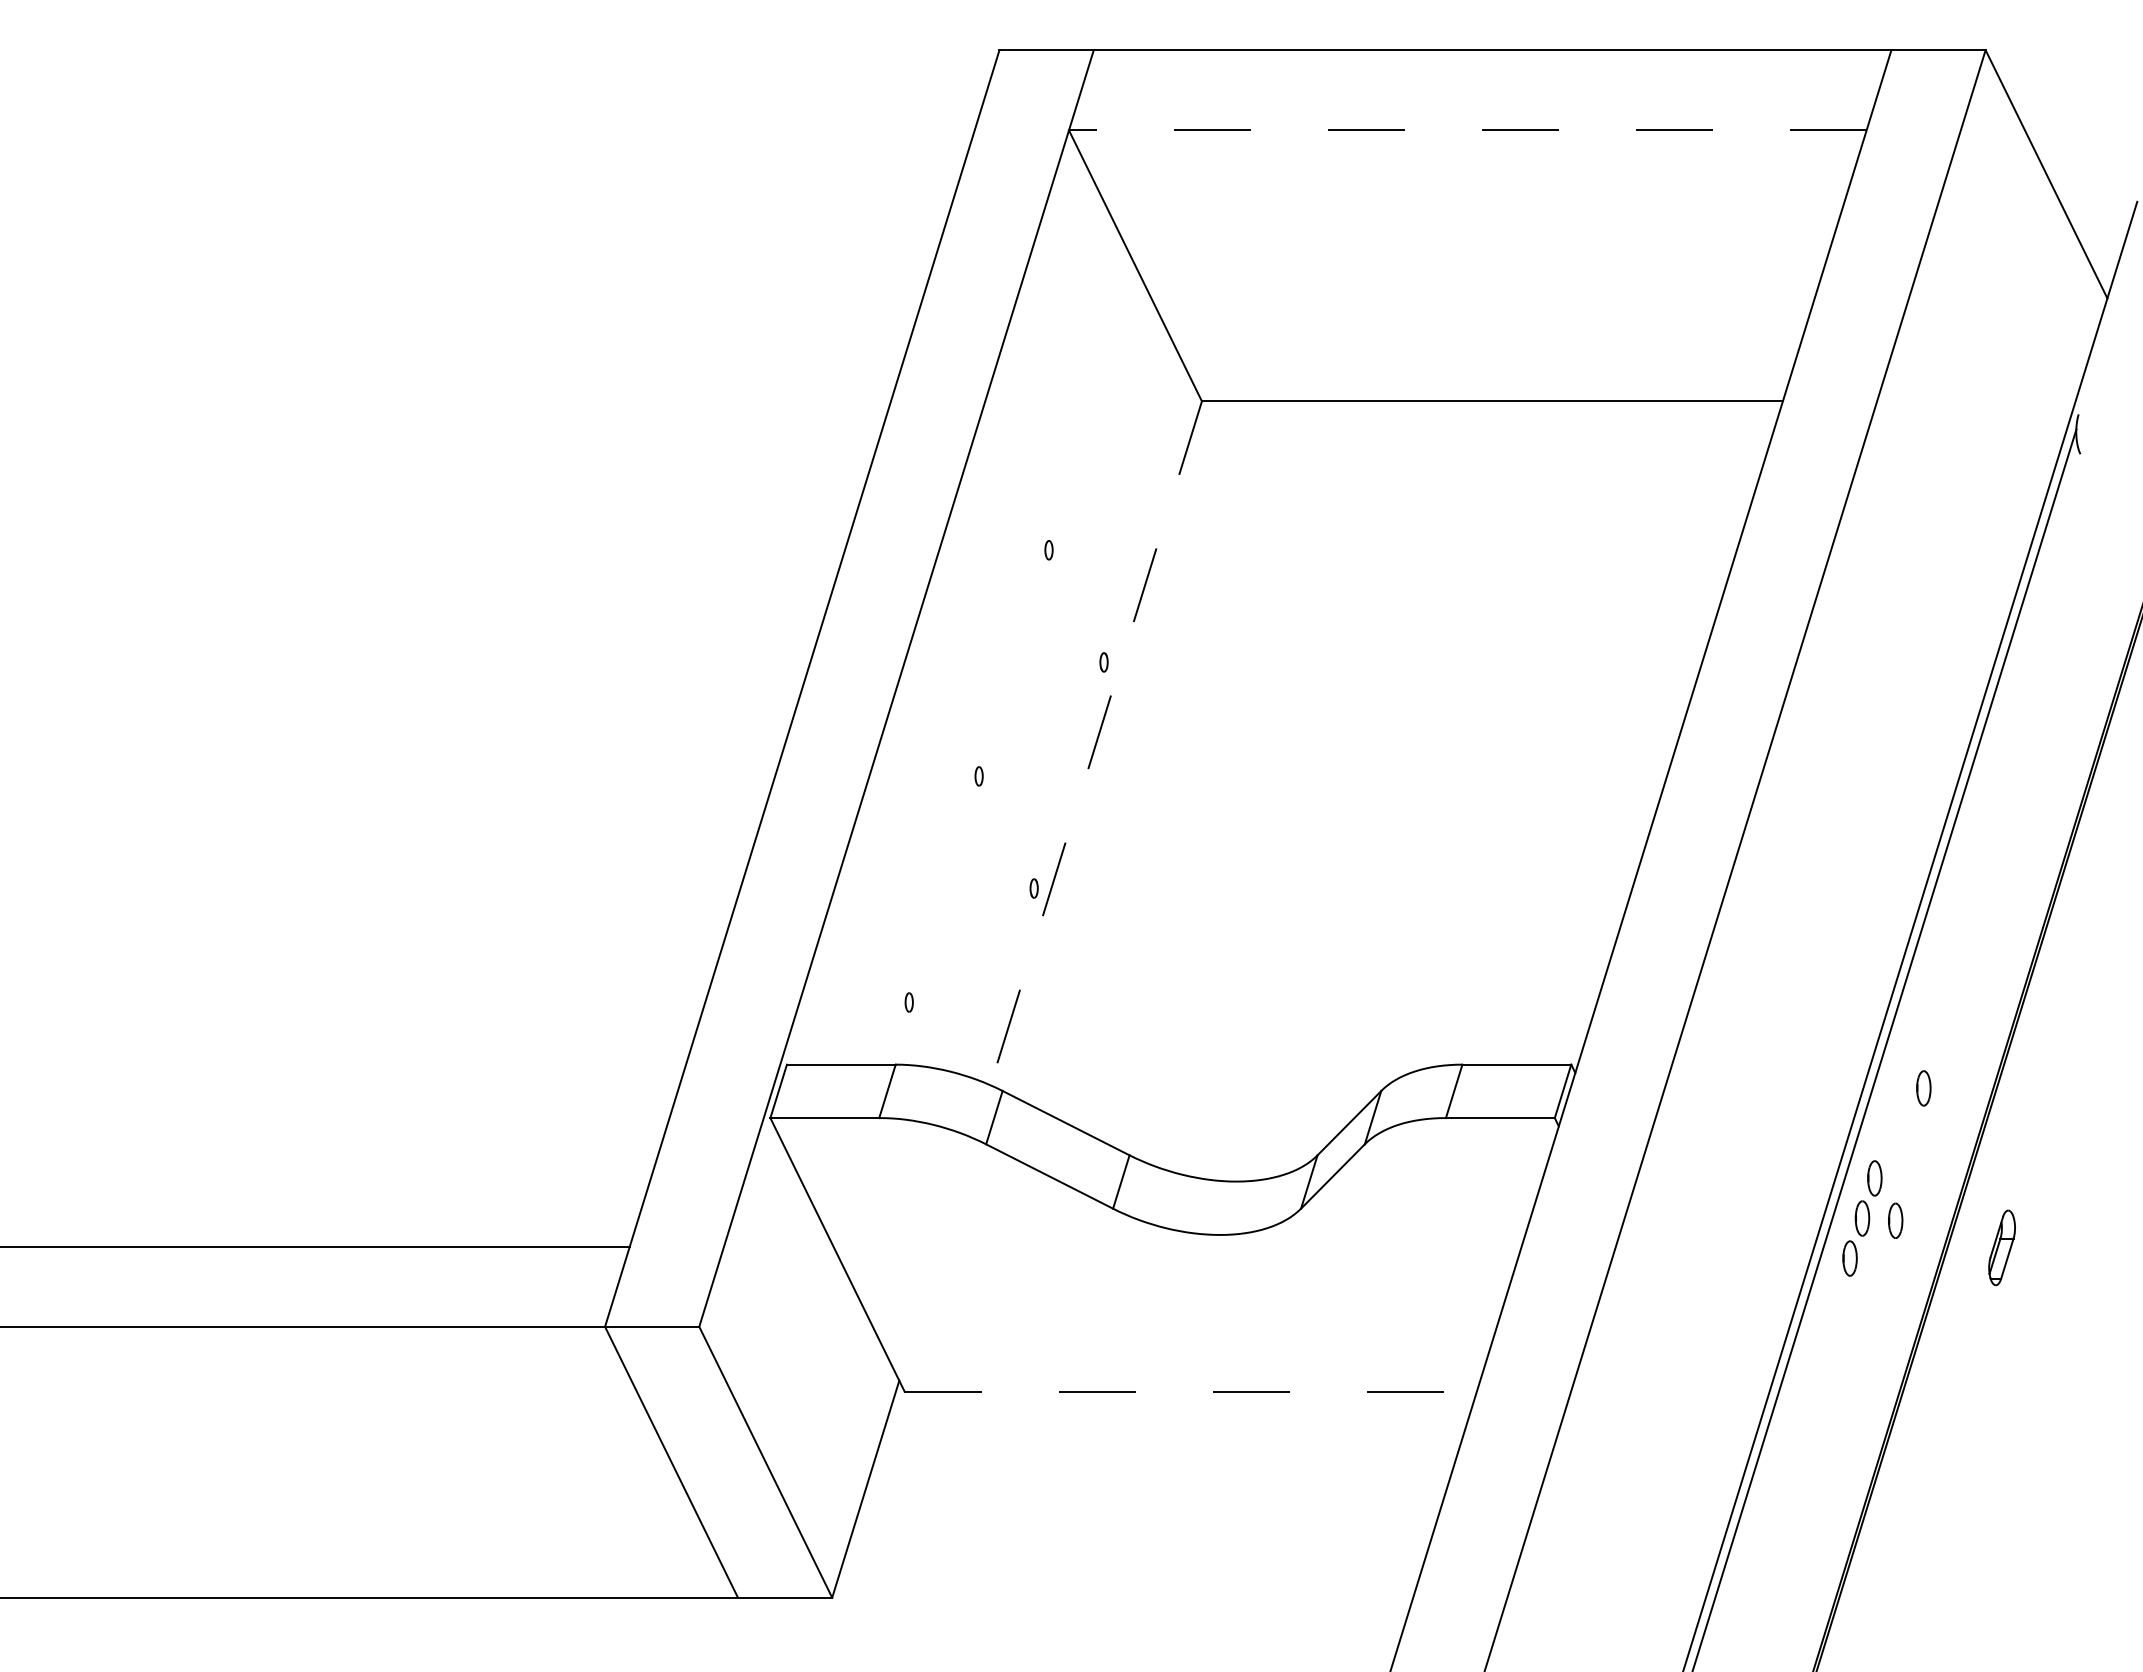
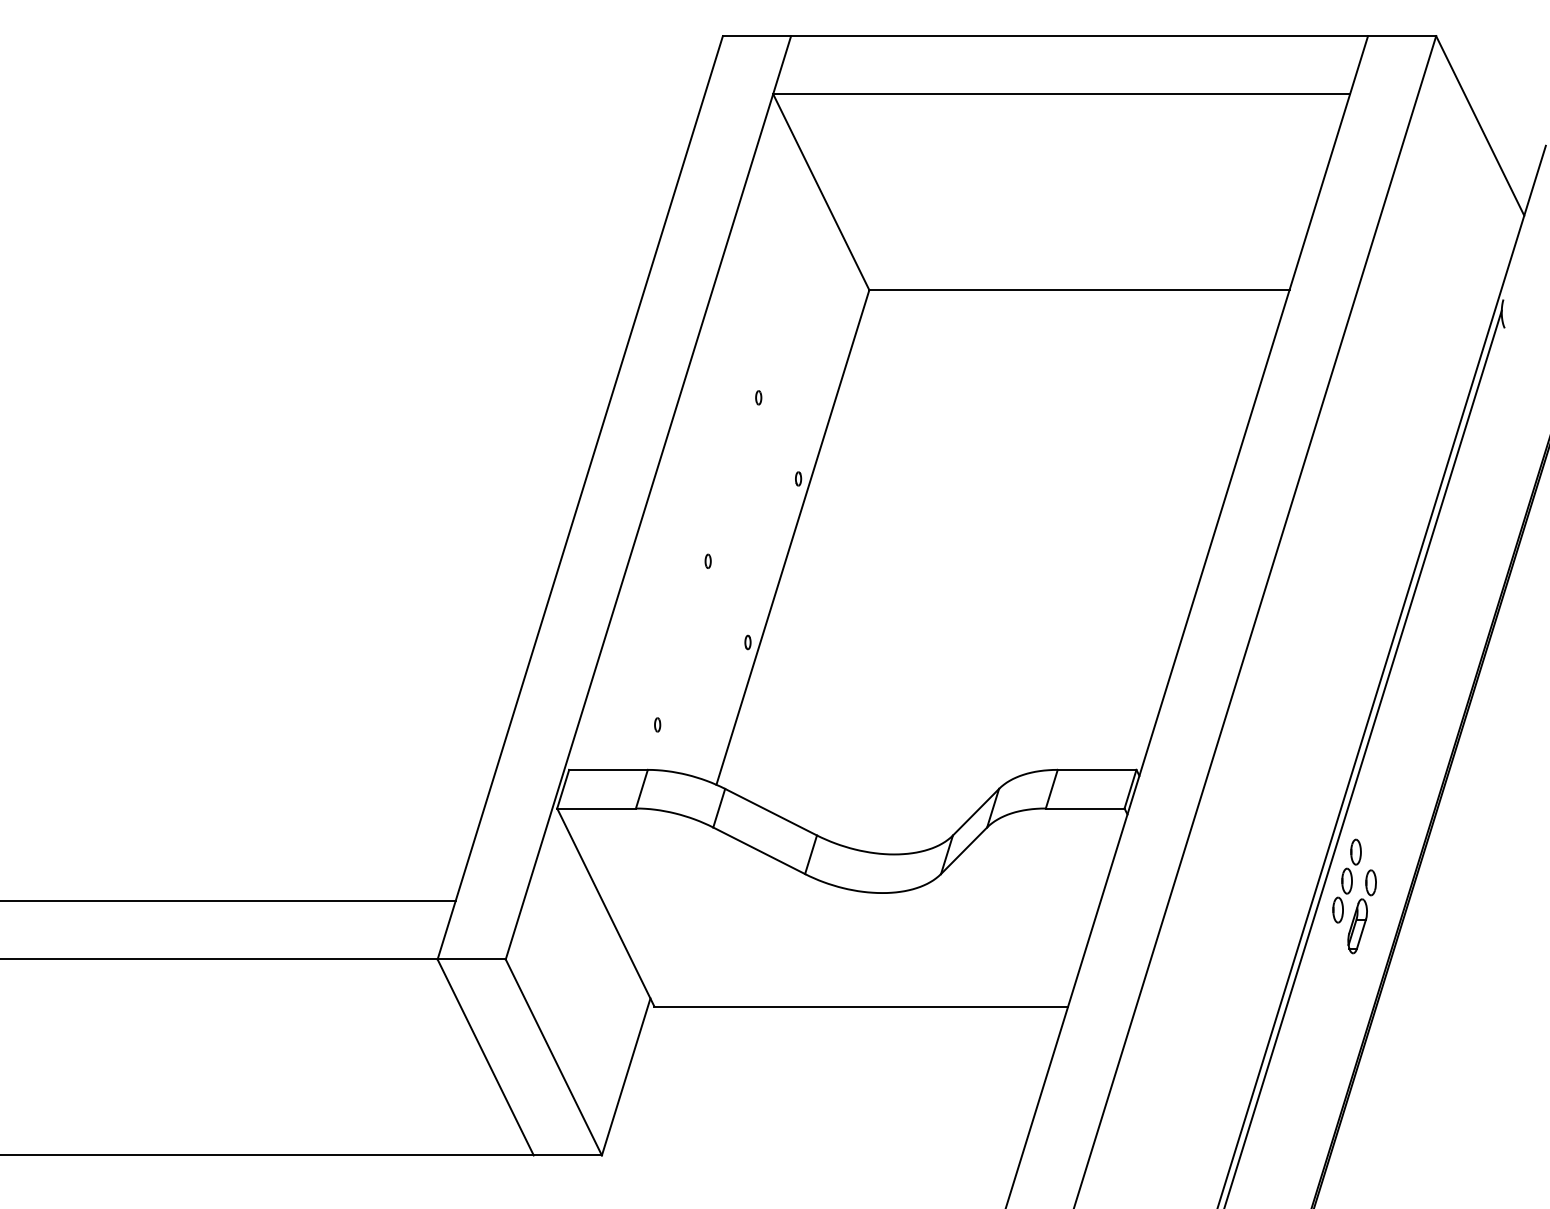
line: (1467, 130) -> (1061, 94), dashed -> solid
line: (1096, 743) -> (793, 537), dashed -> solid
part: (1923, 1088) -> (1391, 787), removed
part: (2001, 1247) -> (1357, 926), moved
line: (1190, 1391) -> (861, 1006), dashed -> solid

